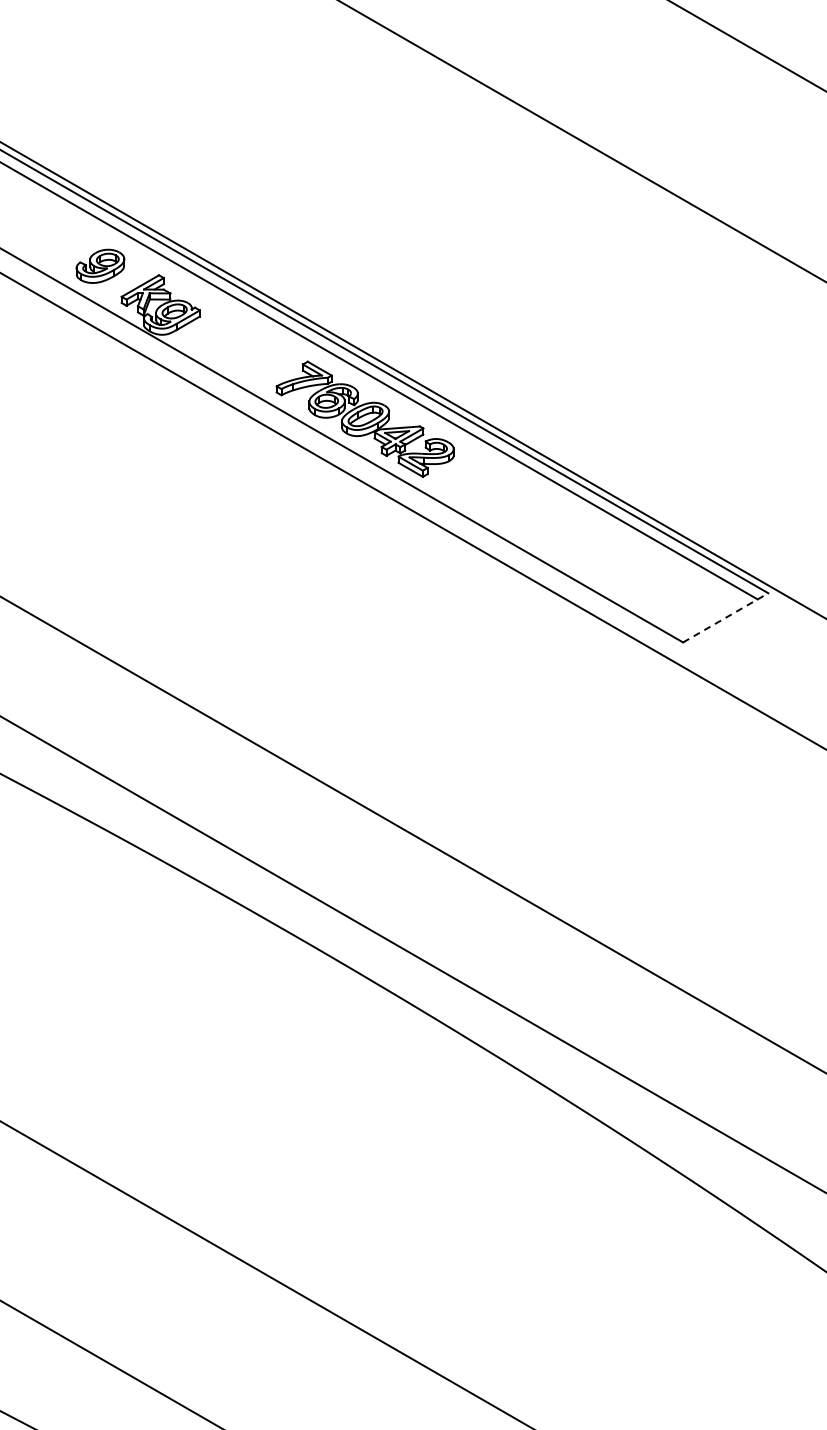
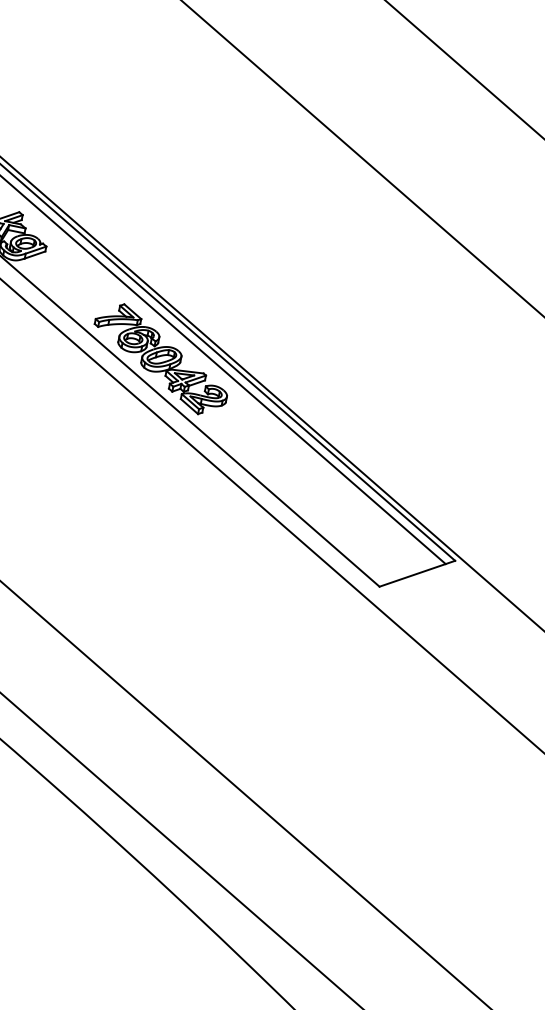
line: (726, 617) -> (418, 573), dashed -> solid

